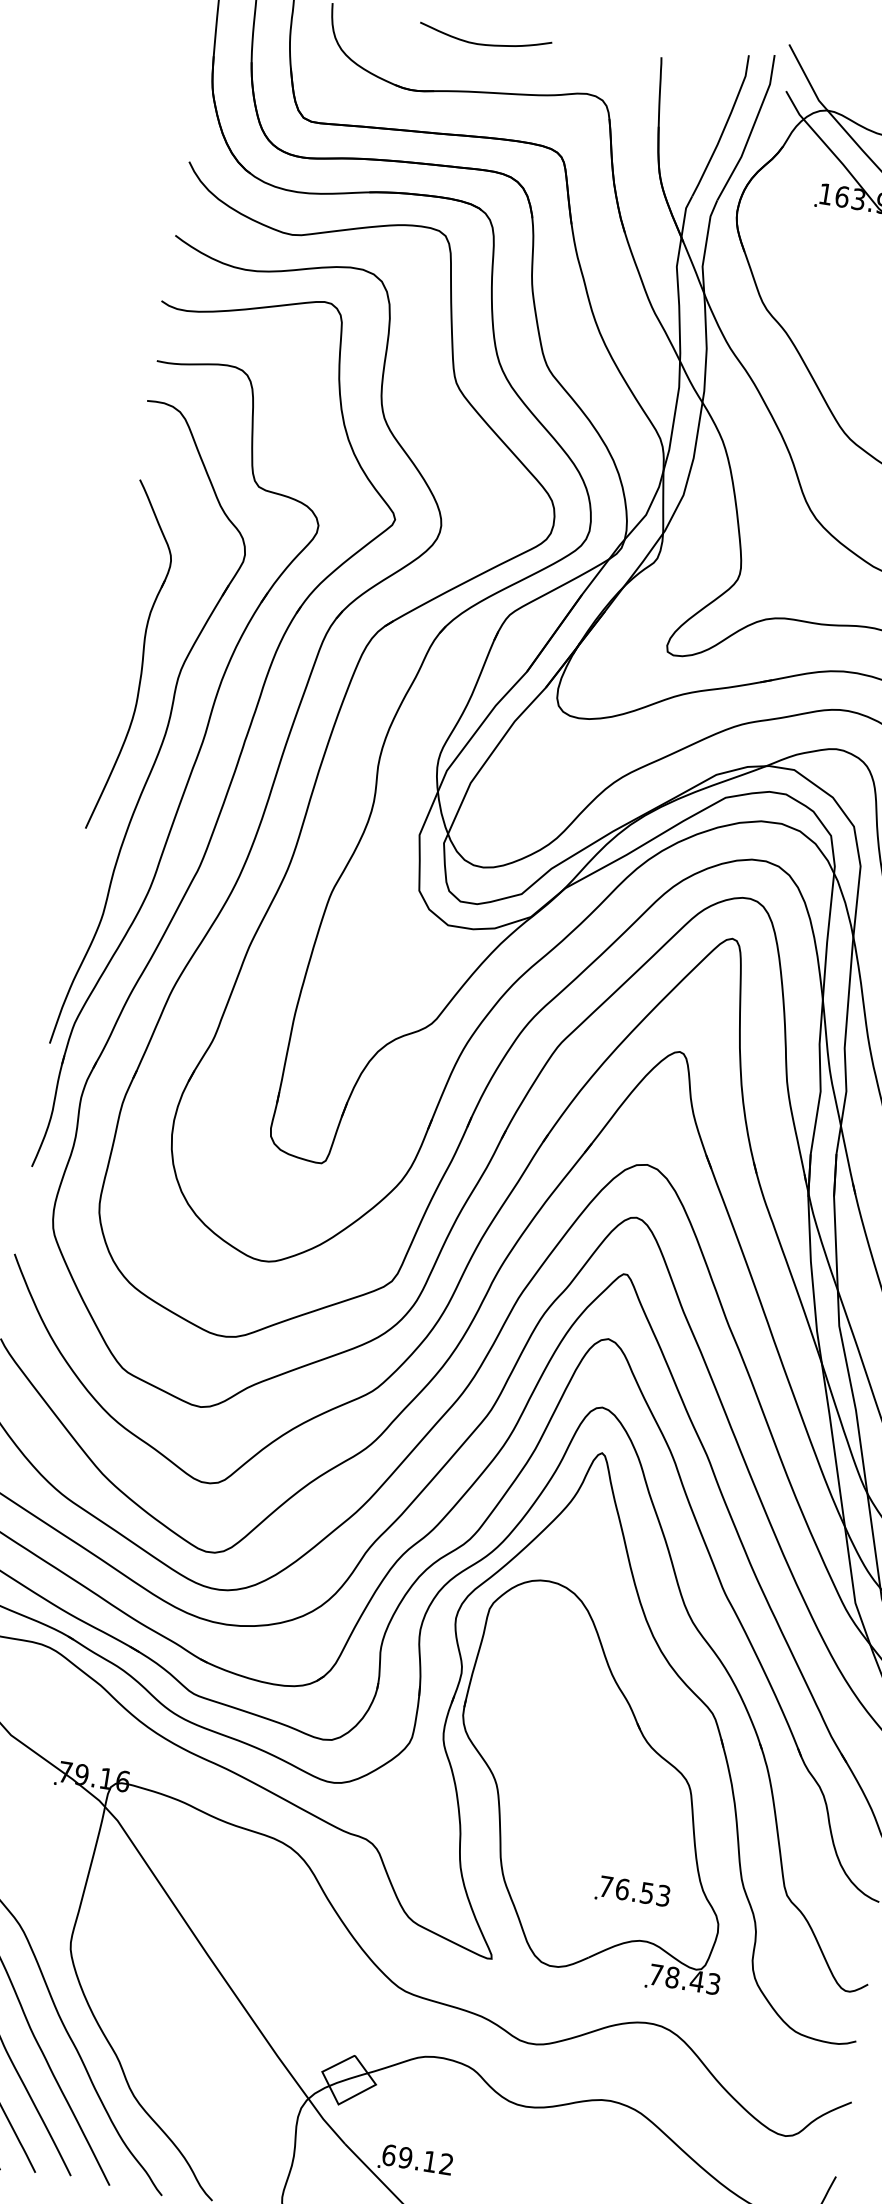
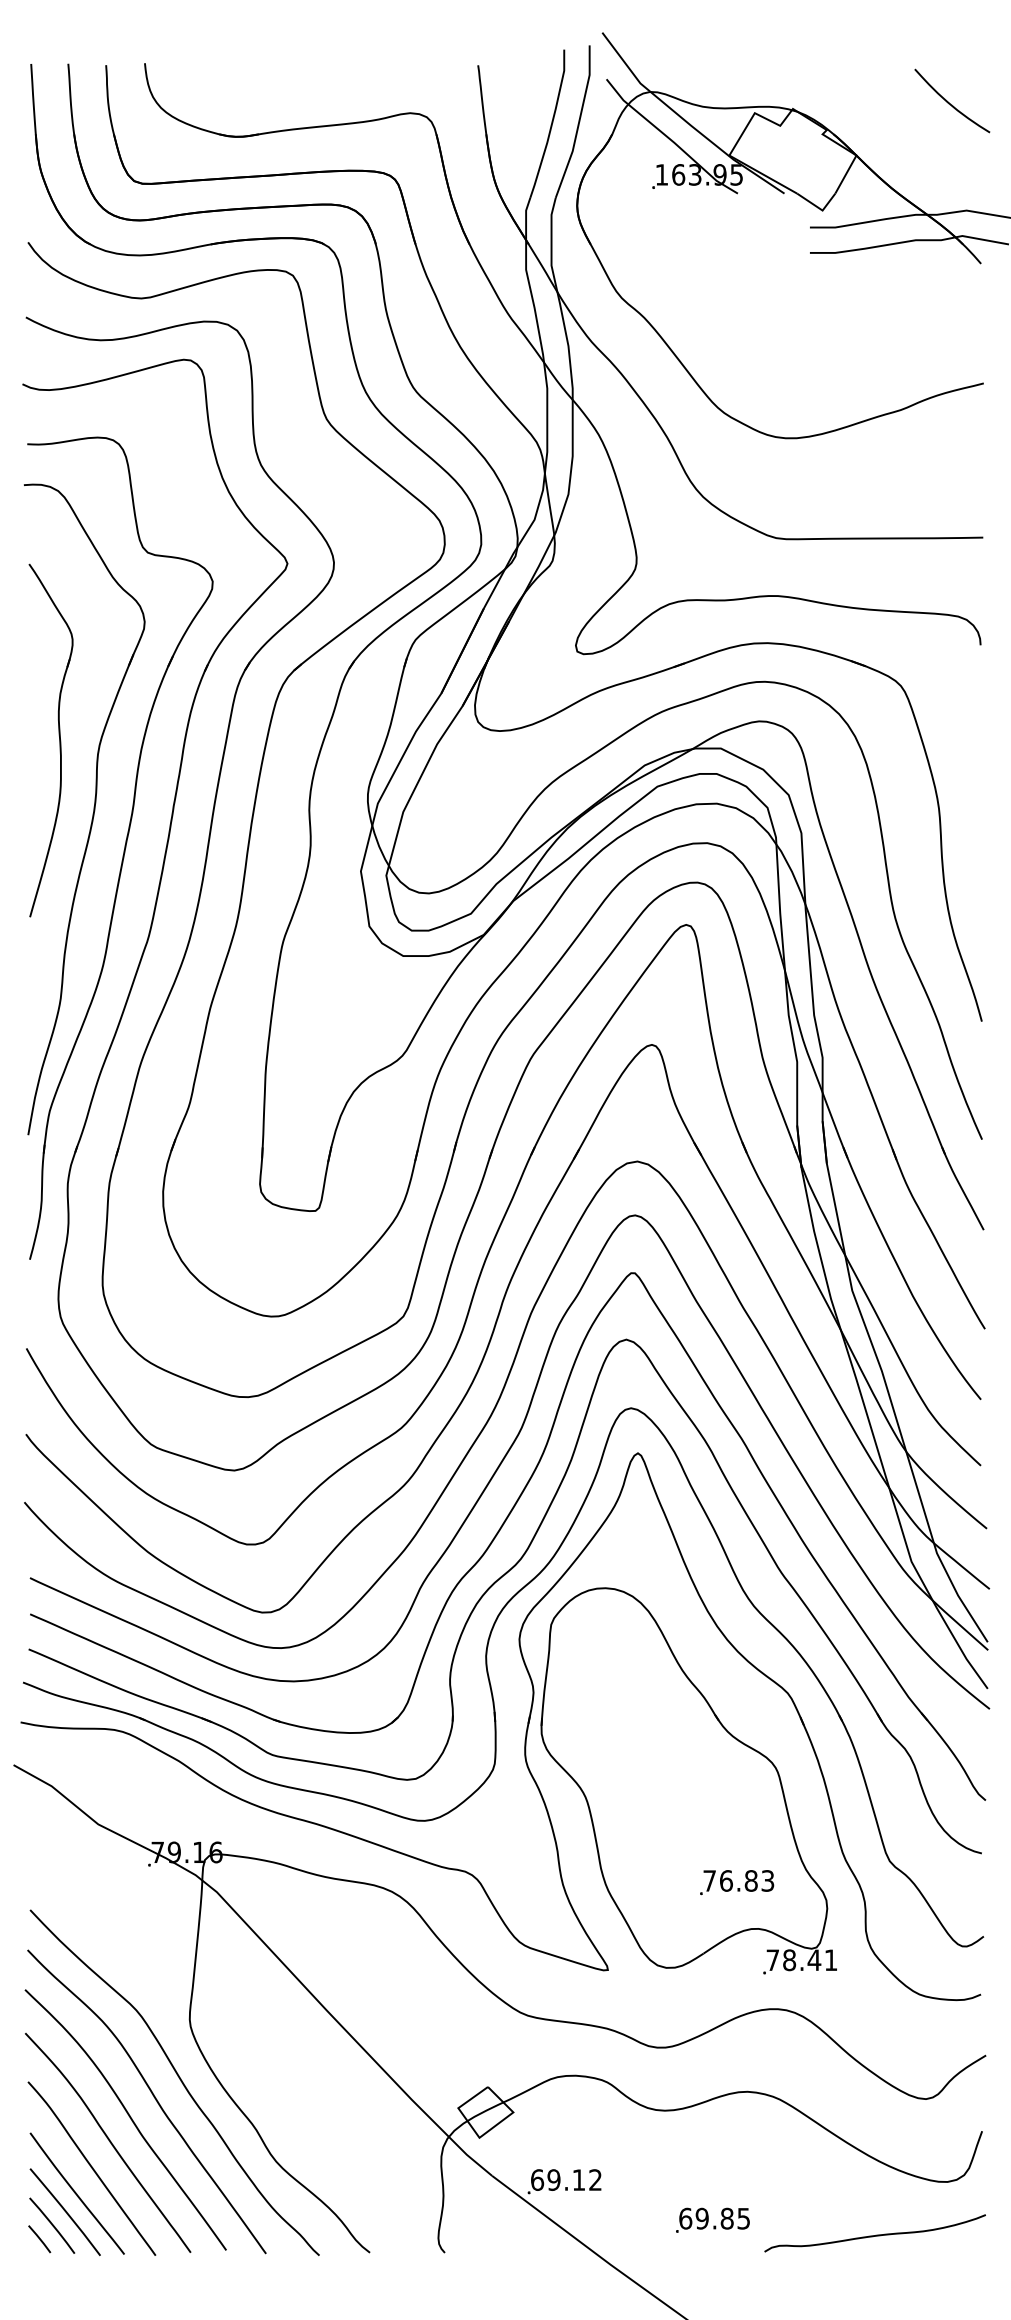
curve: (484, 43) -> (301, 79), removed
text: (646, 1892) -> (750, 1880), 76.53 -> 76.83
text: (712, 1984) -> (830, 1960), 78.43 -> 78.41

